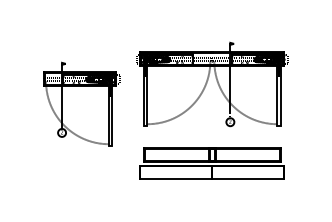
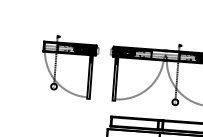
part: (81, 103) -> (69, 66), moved

